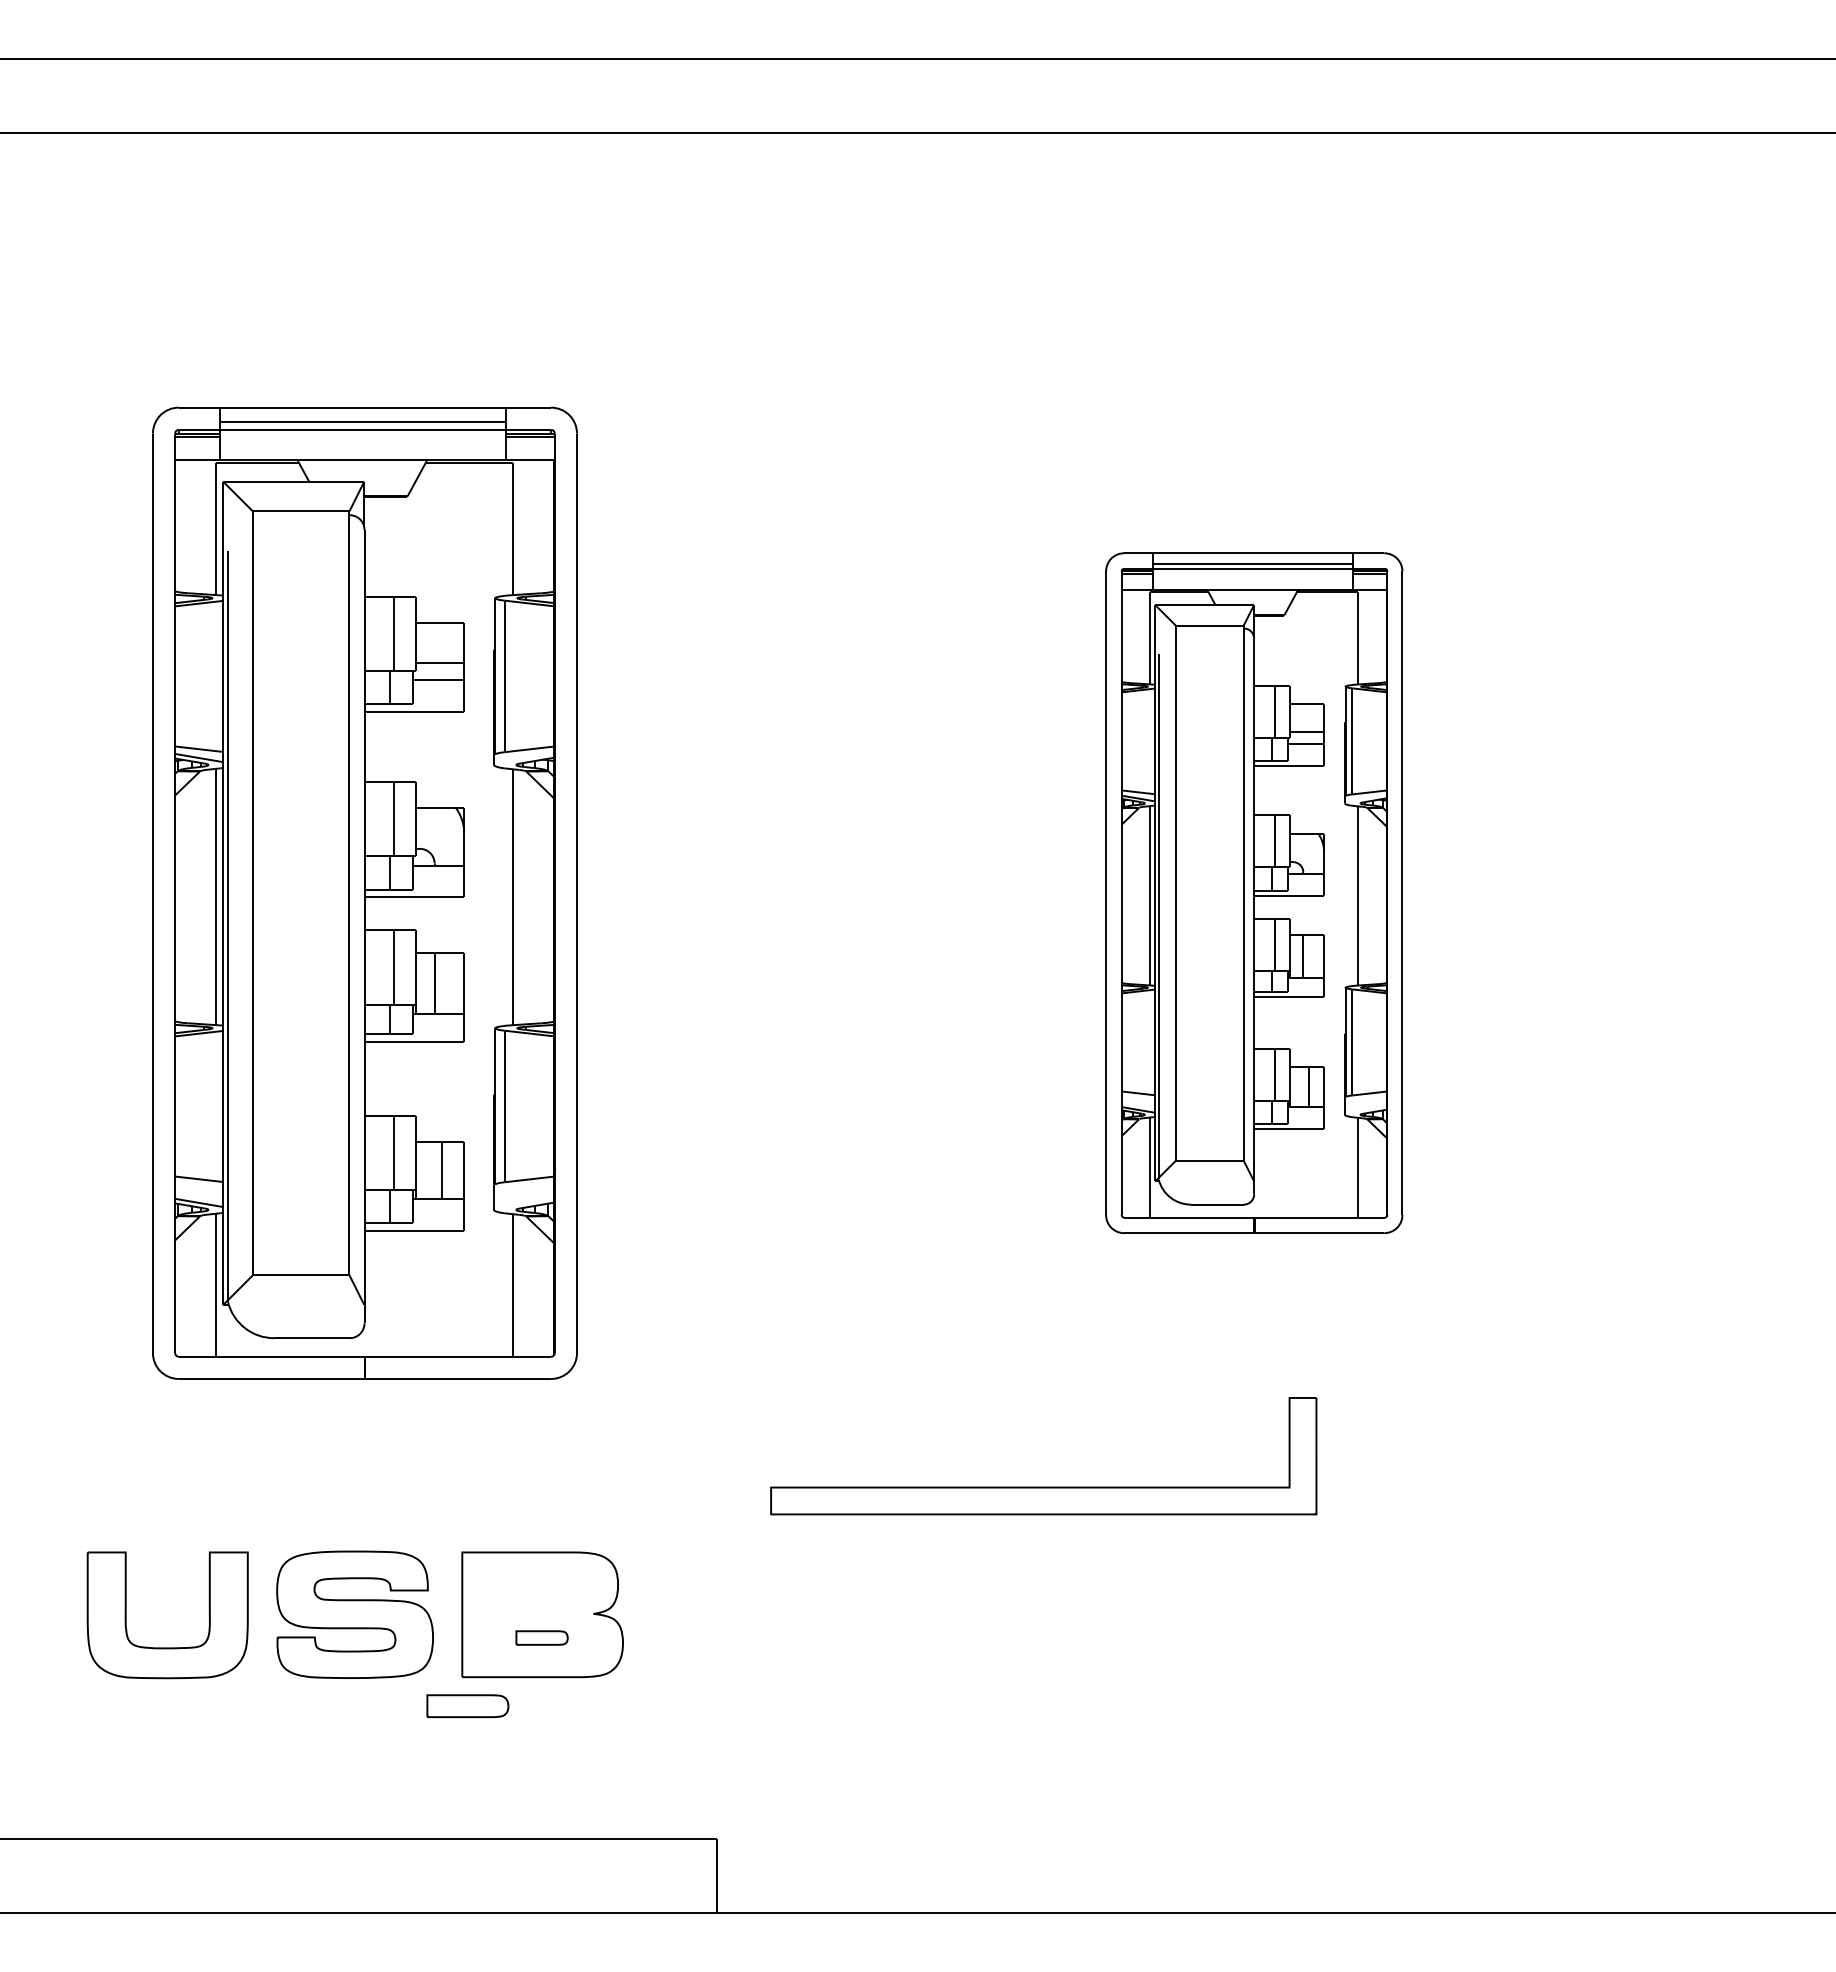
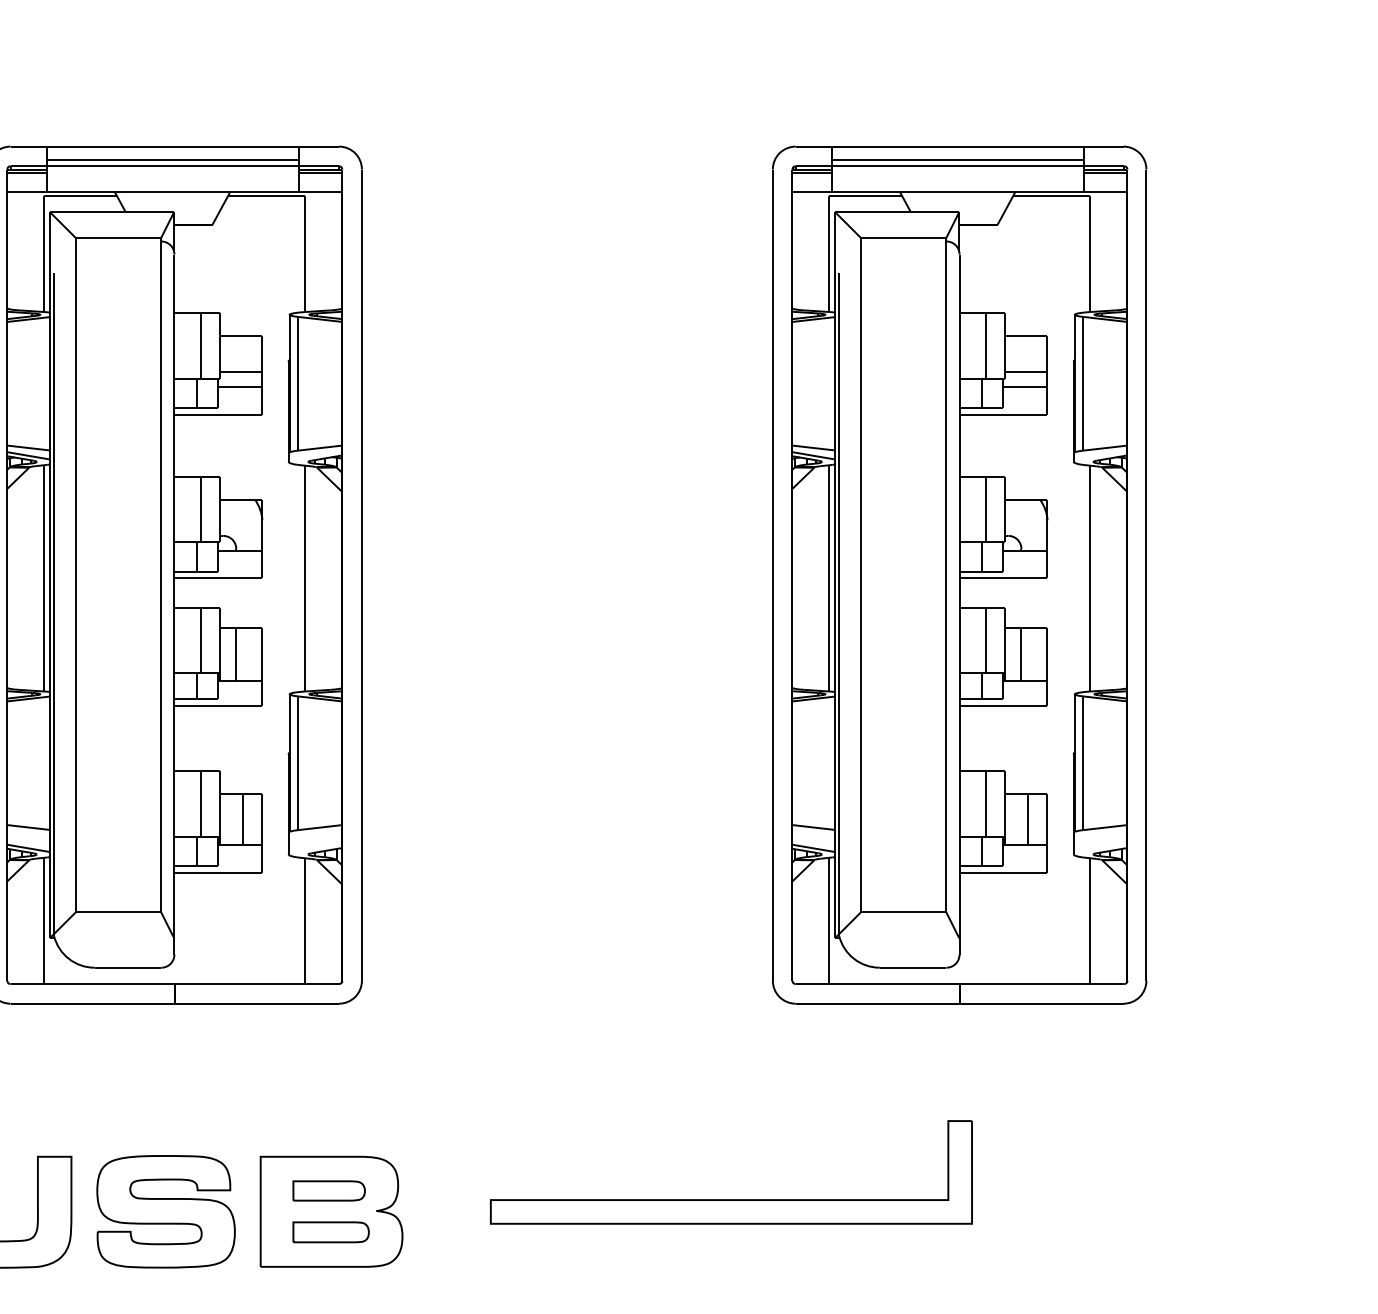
part: (1253, 892) -> (958, 574), size x1.43
part: (1043, 1486) -> (731, 1199), moved
part: (541, 1637) -> (330, 1231), size x1.67
part: (467, 1706) -> (328, 1191), moved

